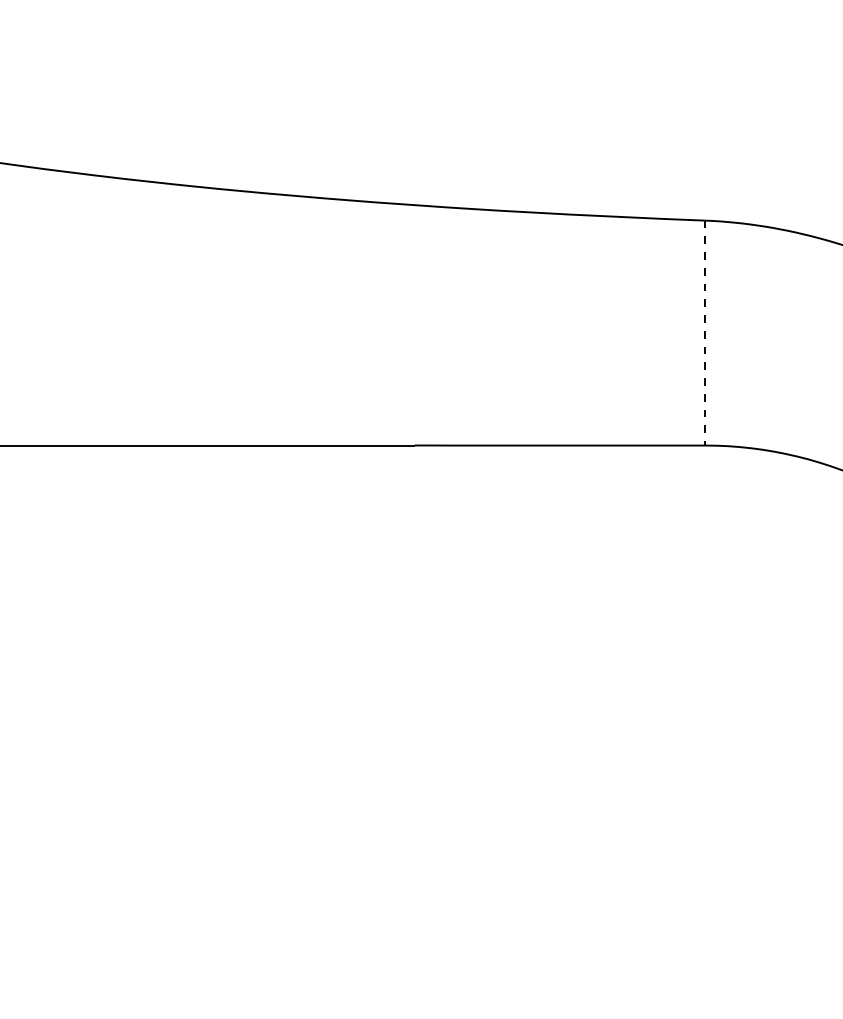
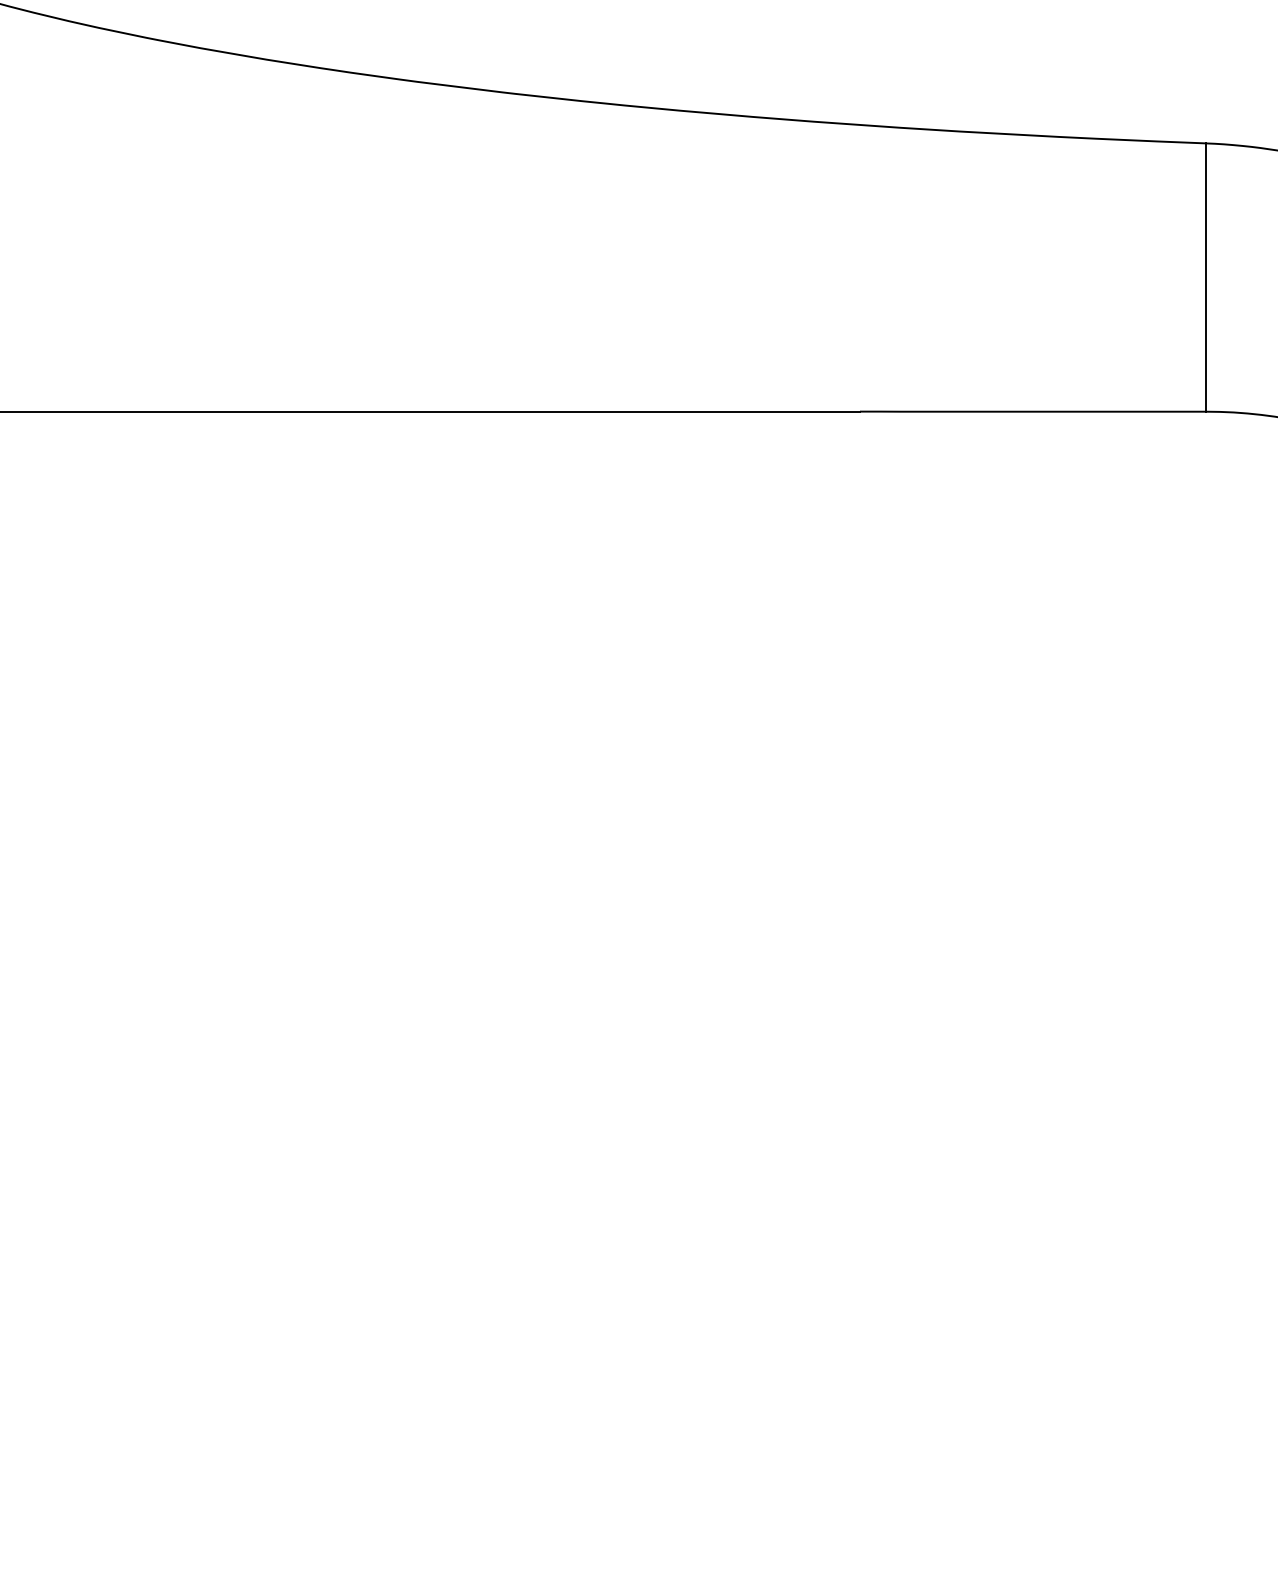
line: (704, 333) -> (1205, 278), dashed -> solid

